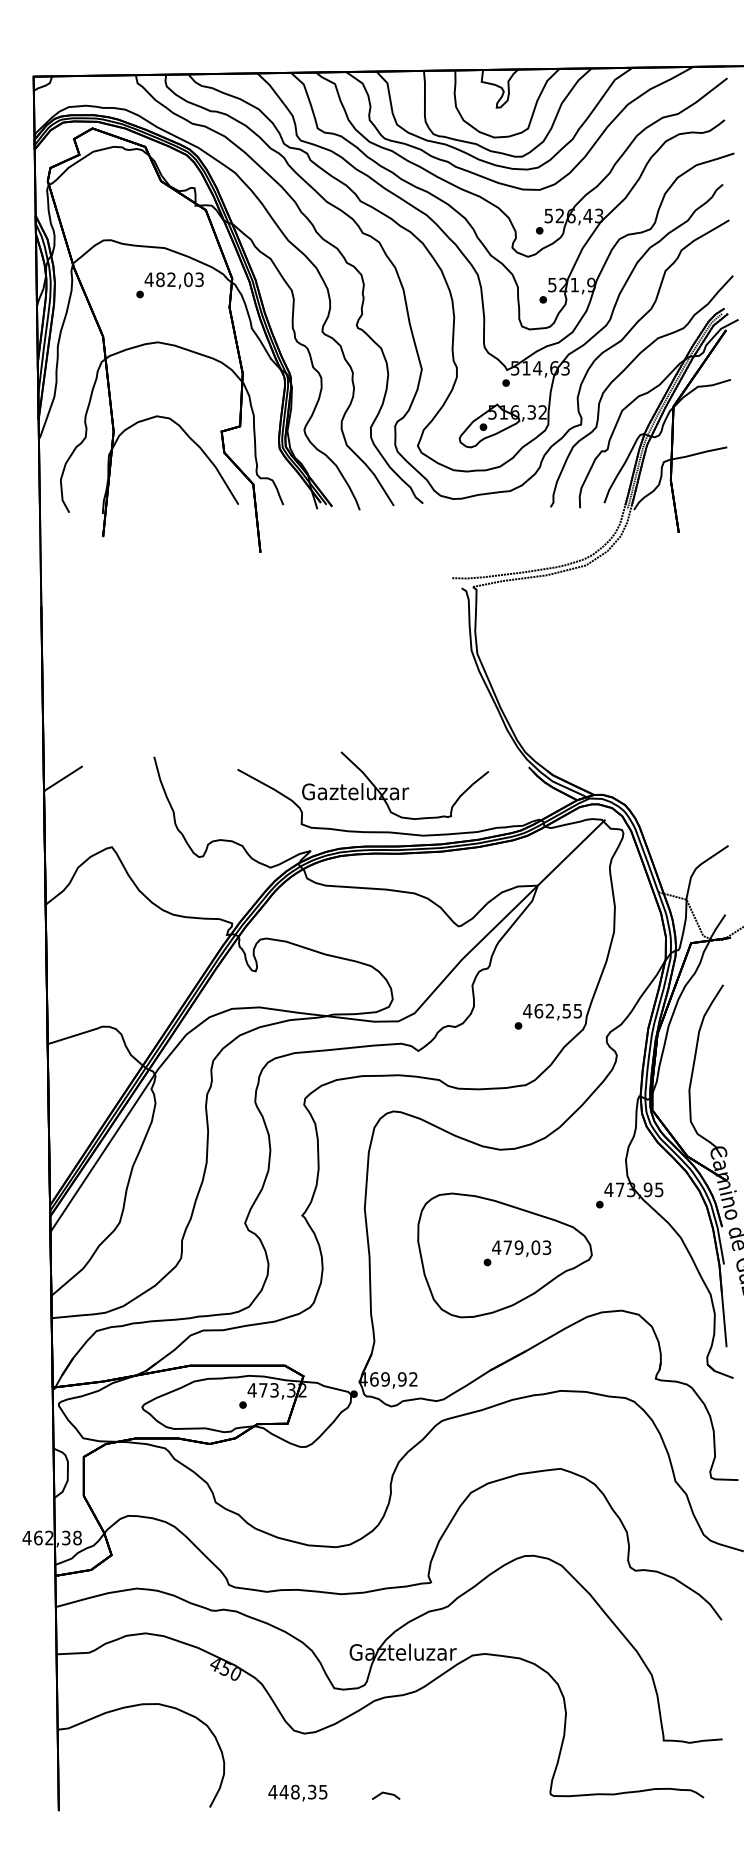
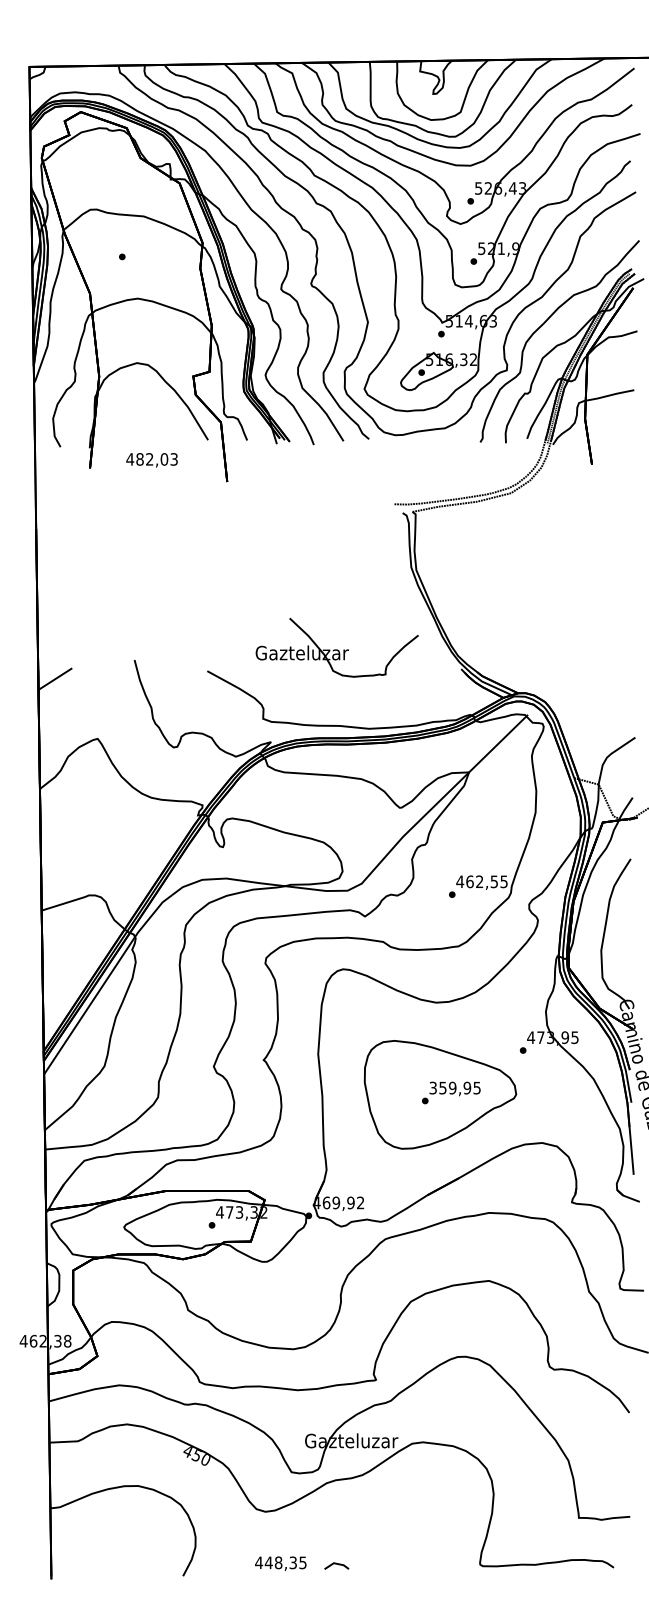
text: (173, 280) -> (151, 460), moved
part: (395, 785) -> (337, 647), moved
text: (521, 1247) -> (454, 1087), 479,03 -> 359,95
text: (297, 1792) -> (280, 1563), moved

